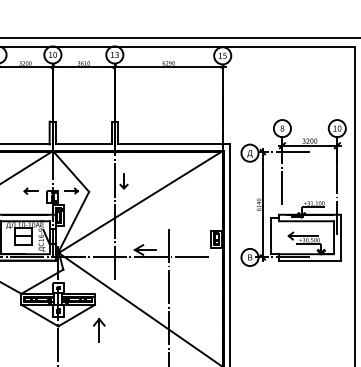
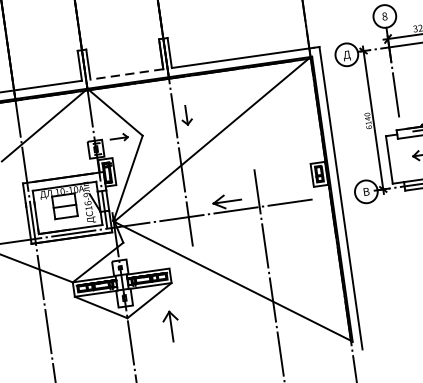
line: (83, 144) -> (126, 74), solid -> dashed
part: (30, 190) -> (65, 144), removed
part: (98, 329) -> (170, 325), moved

